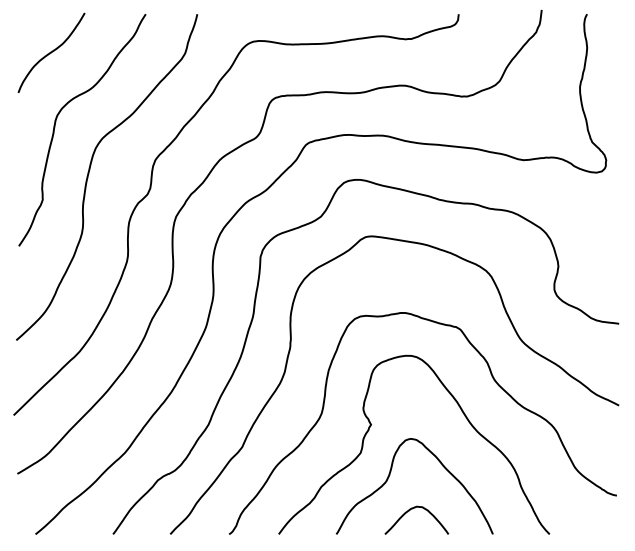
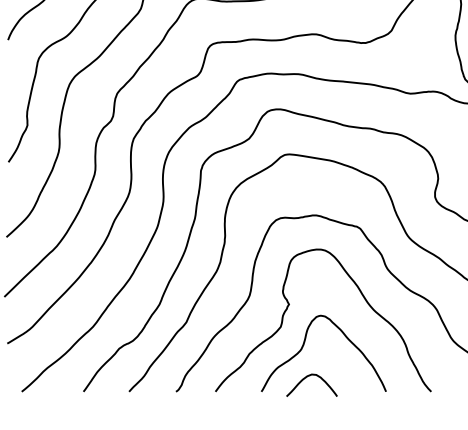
curve: (409, 511) -> (306, 378), moved

